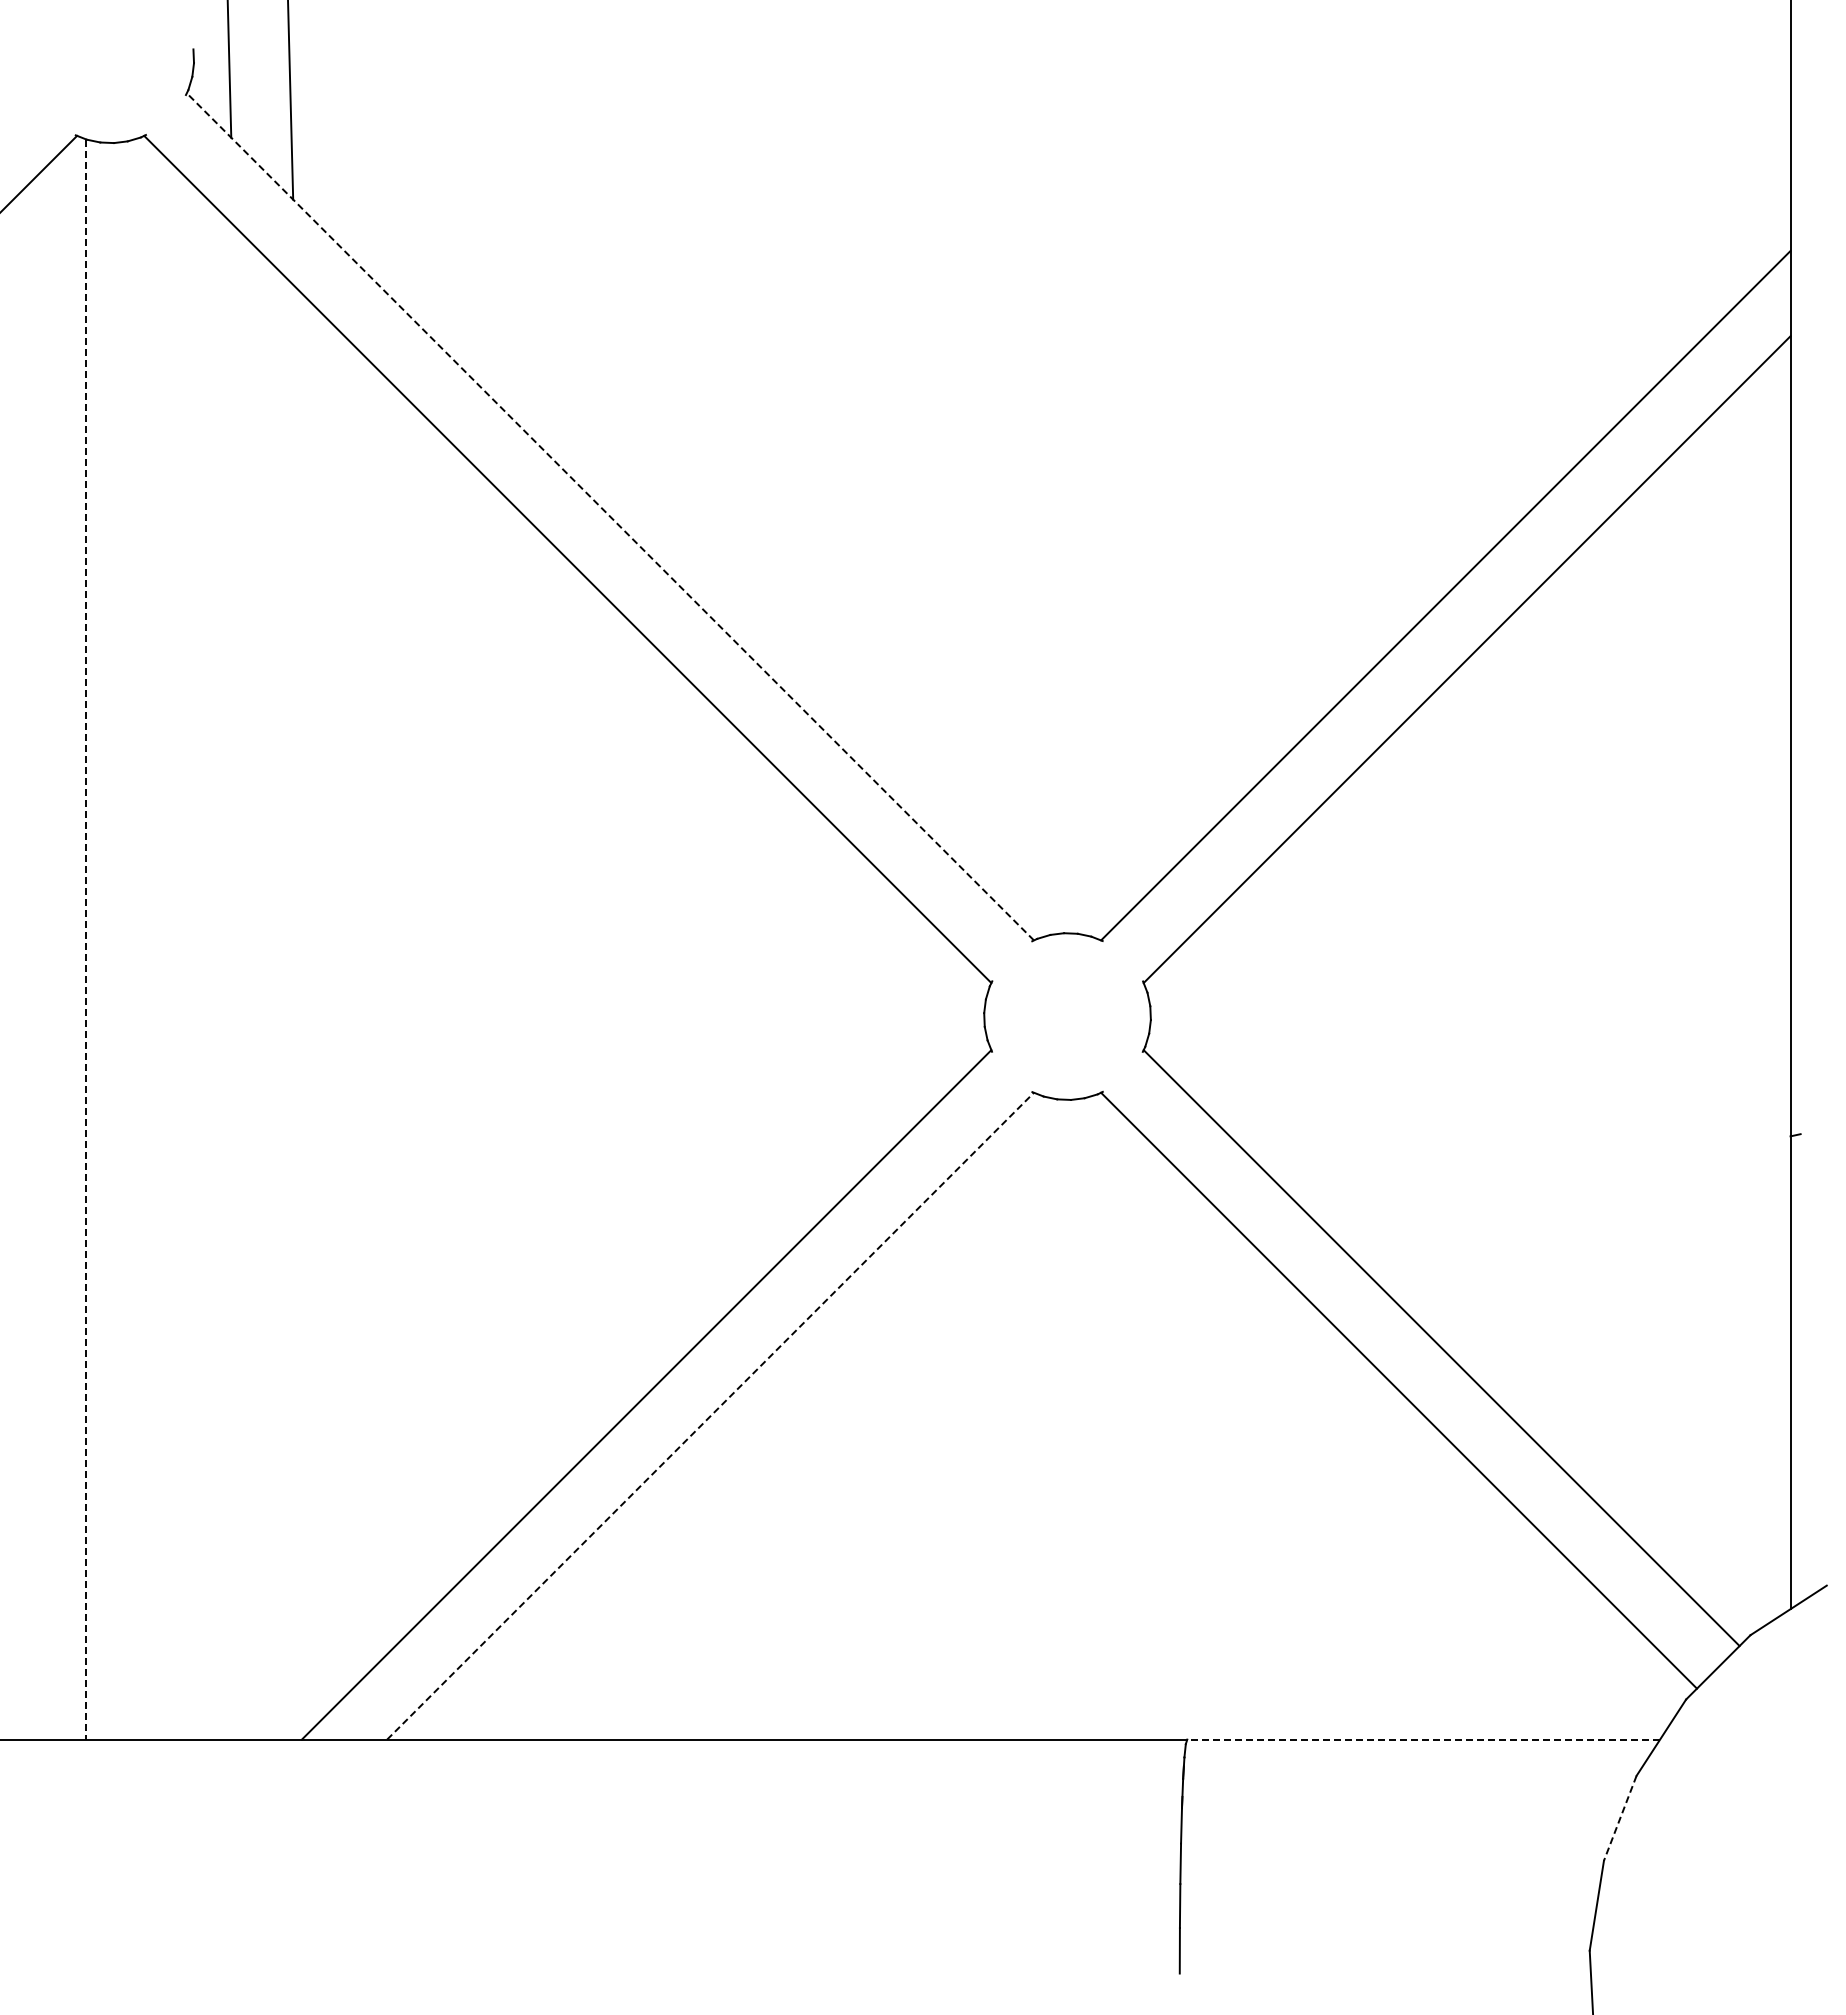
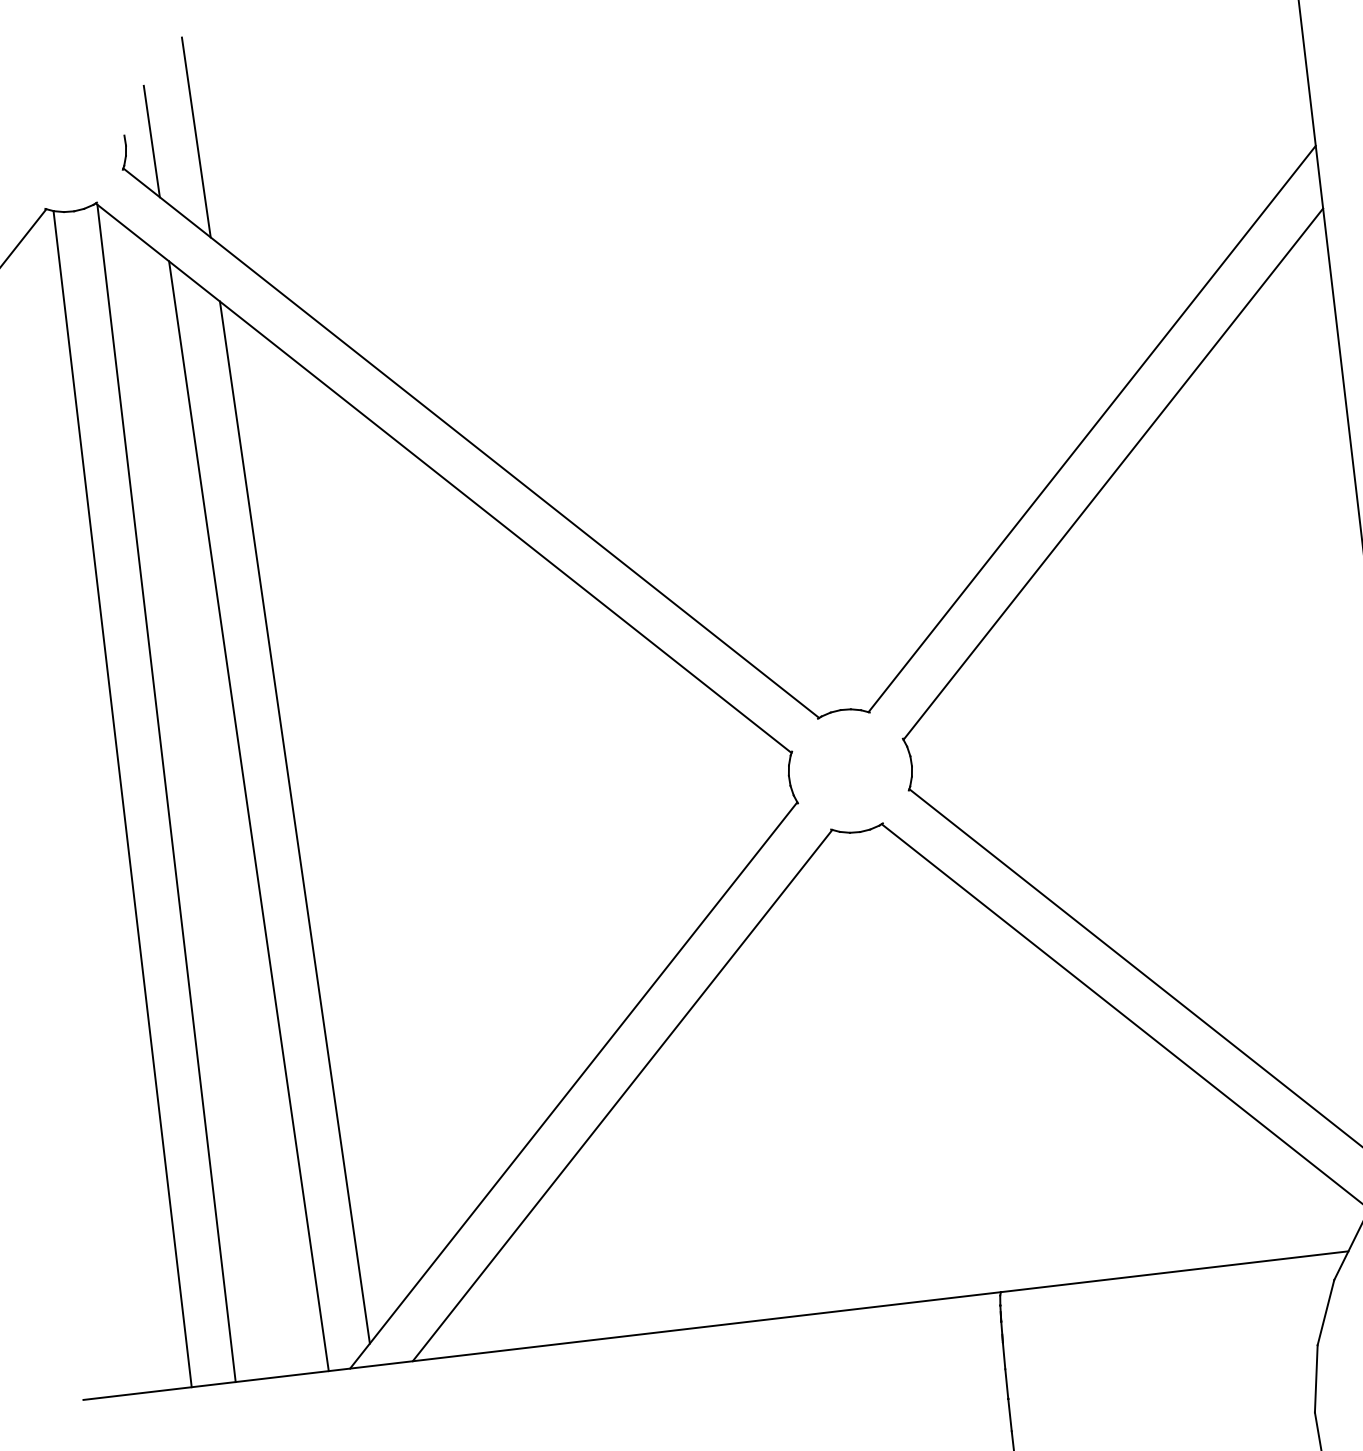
line: (610, 516) -> (471, 442), dashed -> solid
line: (146, 938) -> (166, 793), added
line: (86, 940) -> (122, 799), dashed -> solid
line: (252, 982) -> (248, 816), added
line: (313, 998) -> (294, 822), added
line: (710, 1415) -> (622, 1095), dashed -> solid
line: (1423, 1739) -> (1174, 1271), dashed -> solid
line: (1620, 1818) -> (1326, 1312), dashed -> solid

